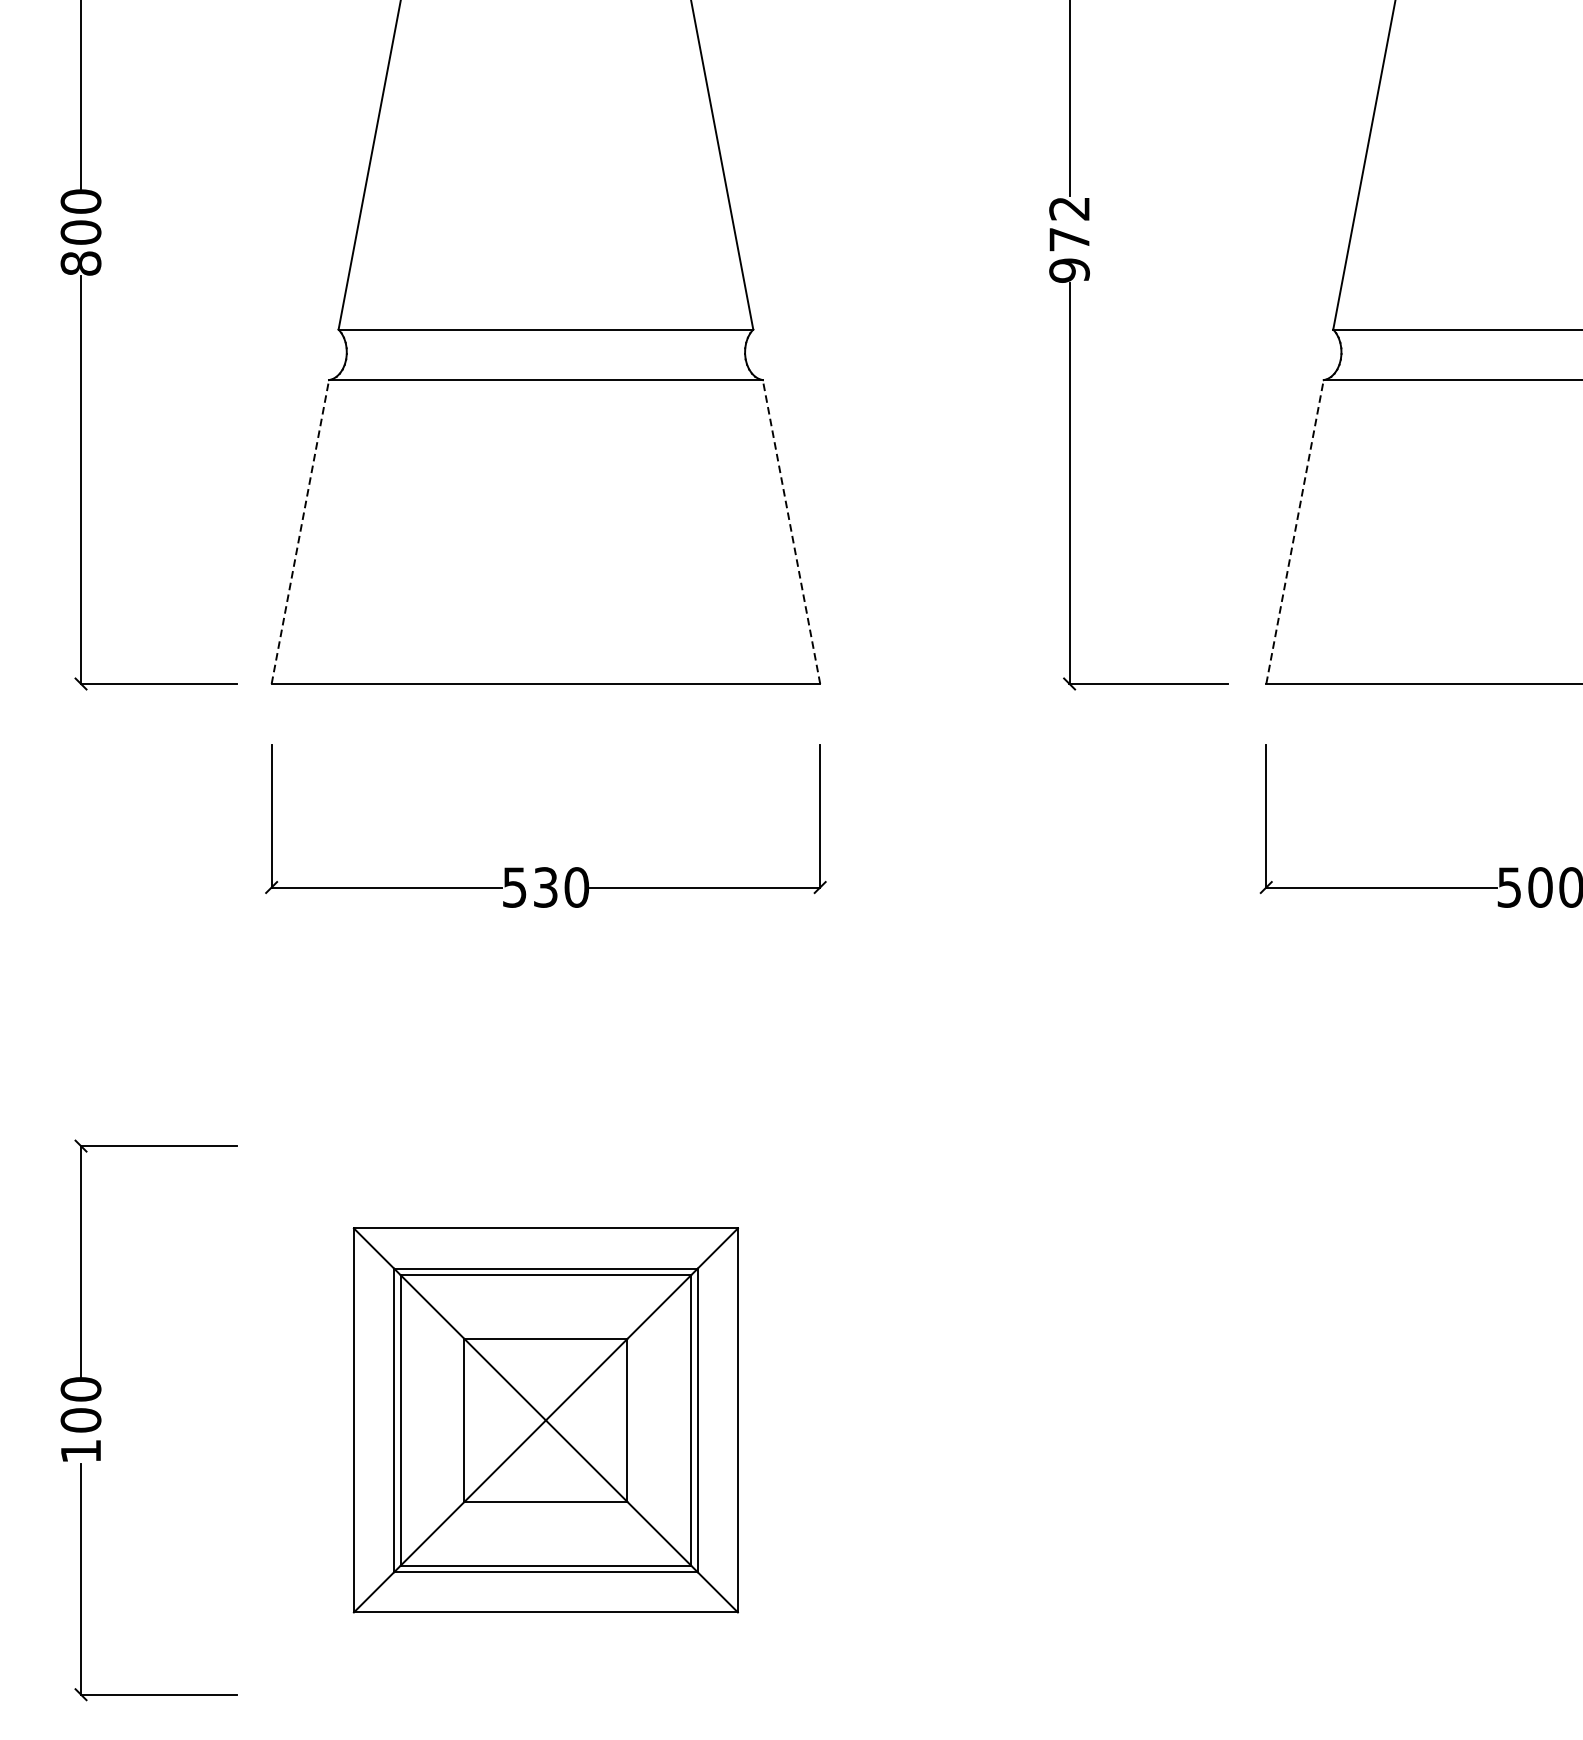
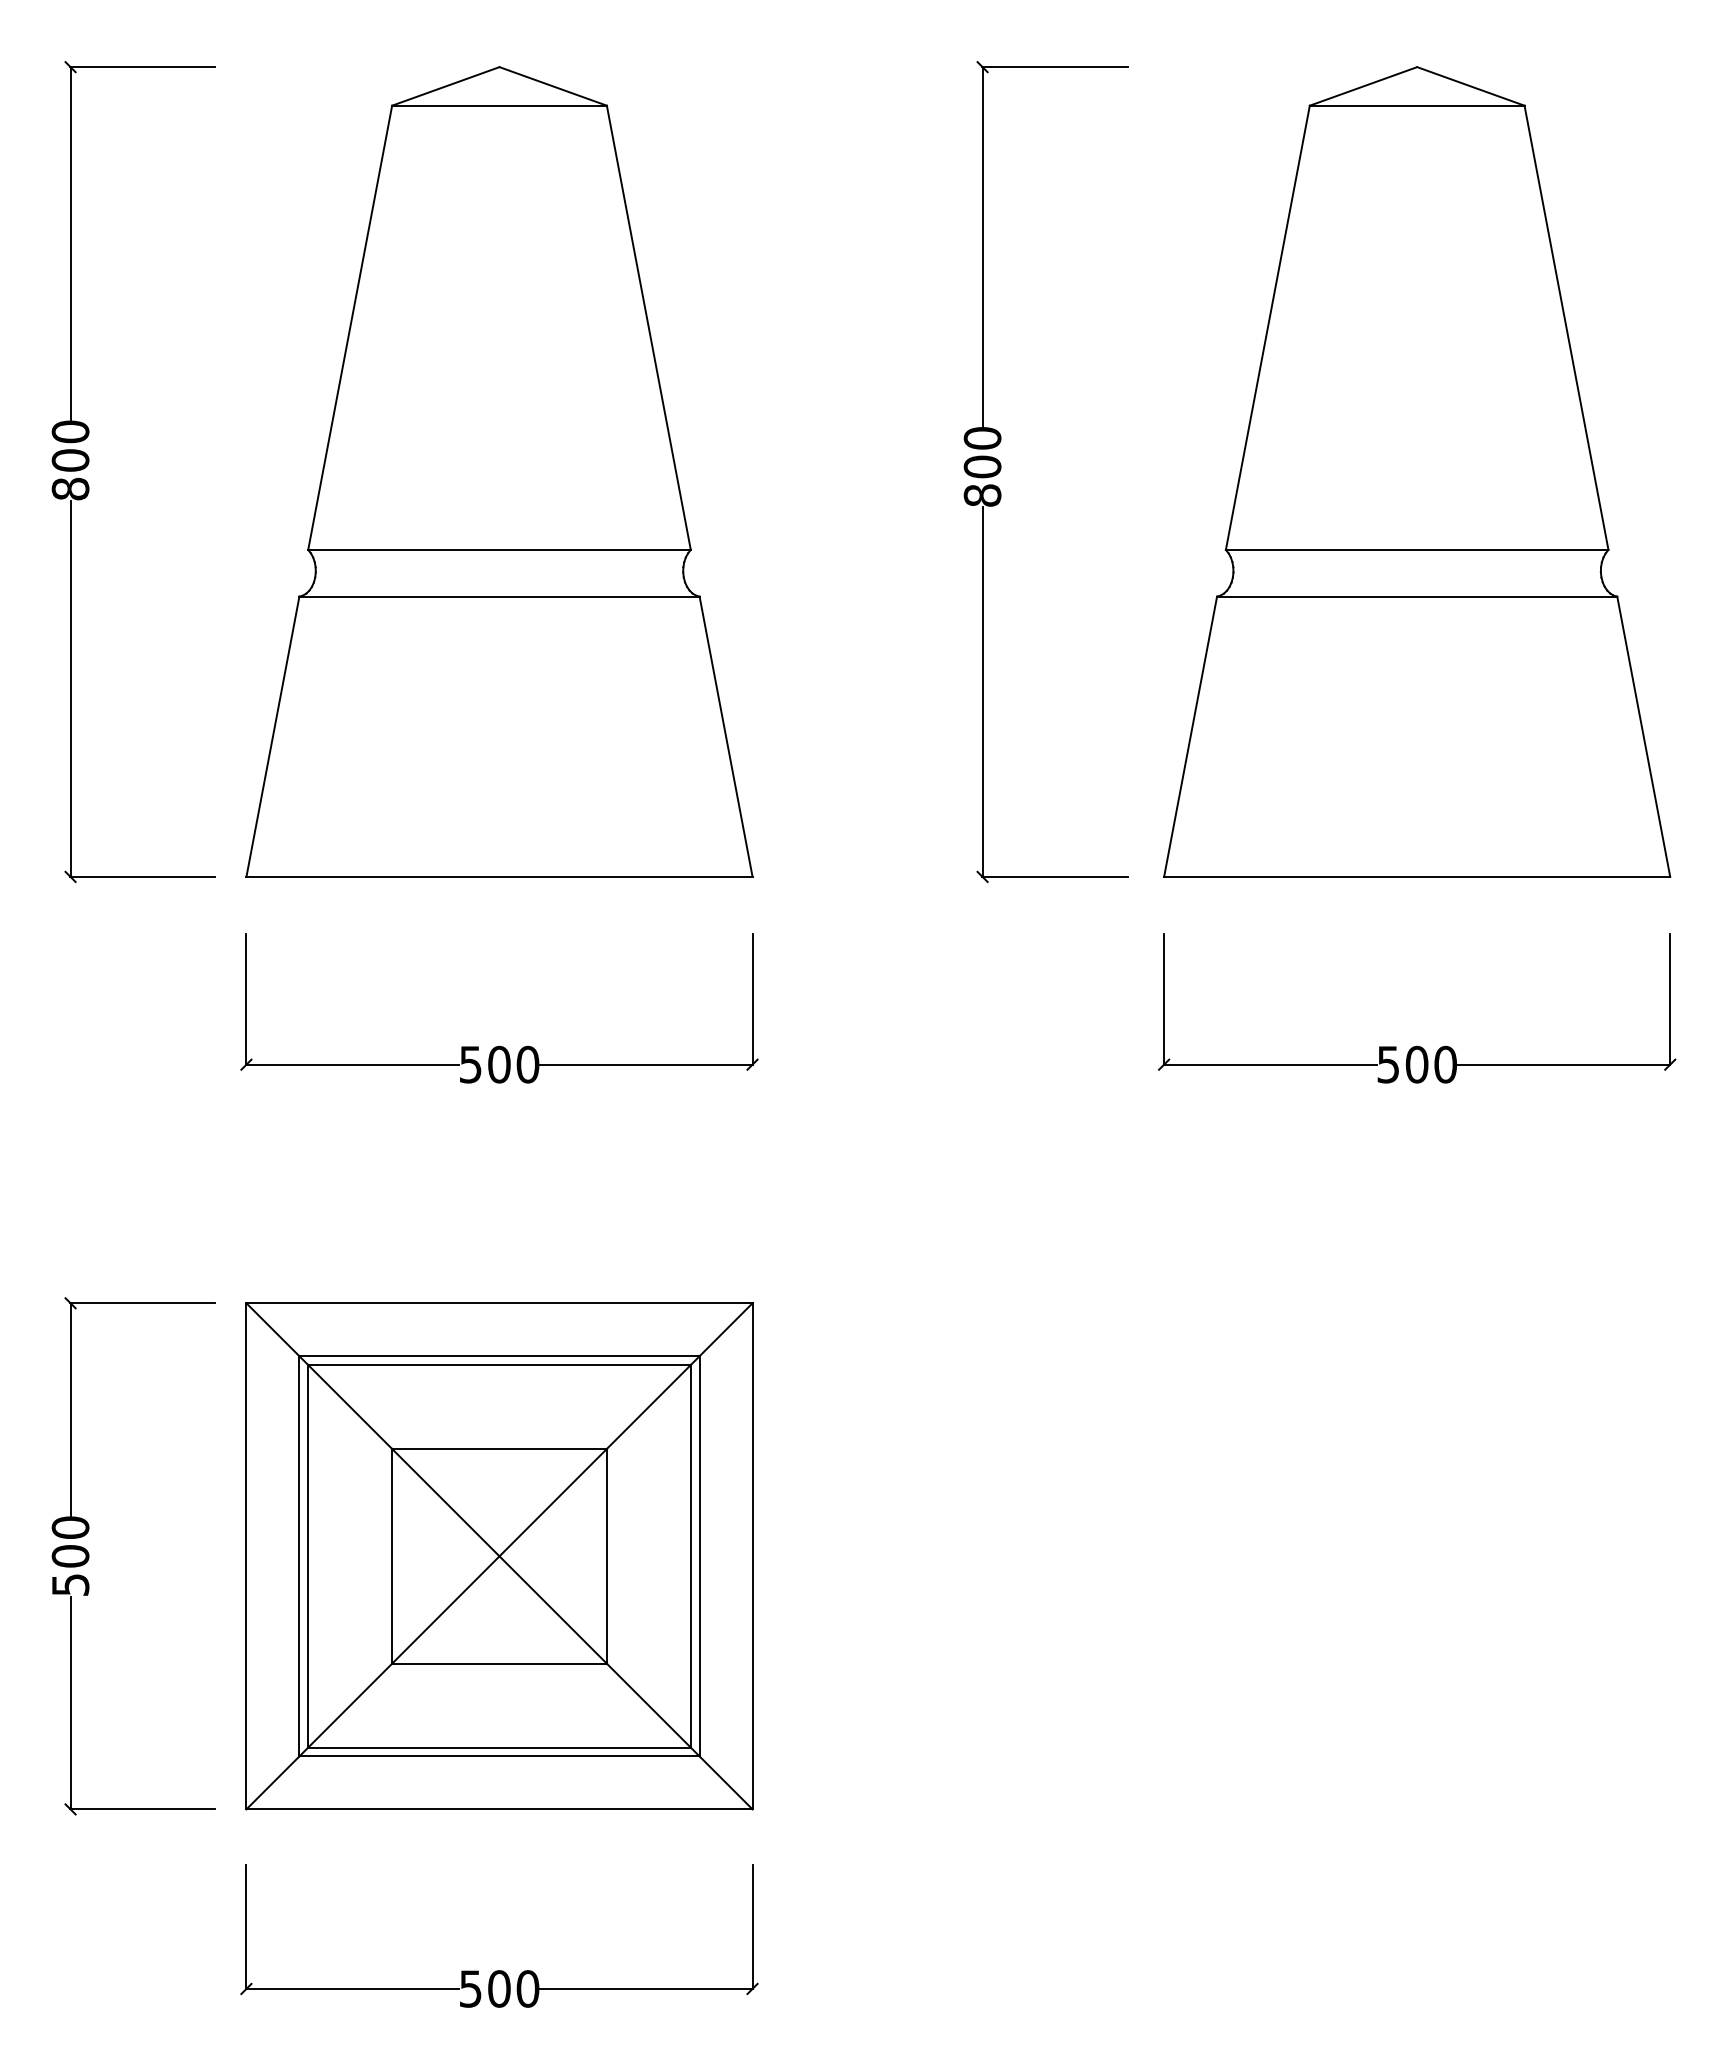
text: (1069, 239) -> (982, 466), 972 -> 800
line: (299, 531) -> (272, 736), dashed -> solid
line: (791, 531) -> (726, 736), dashed -> solid
line: (1294, 531) -> (1190, 736), dashed -> solid
text: (545, 887) -> (499, 1064), 530 -> 500
part: (545, 1420) -> (499, 1556), size x1.43
text: (80, 1450) -> (70, 1584), 100 -> 500

